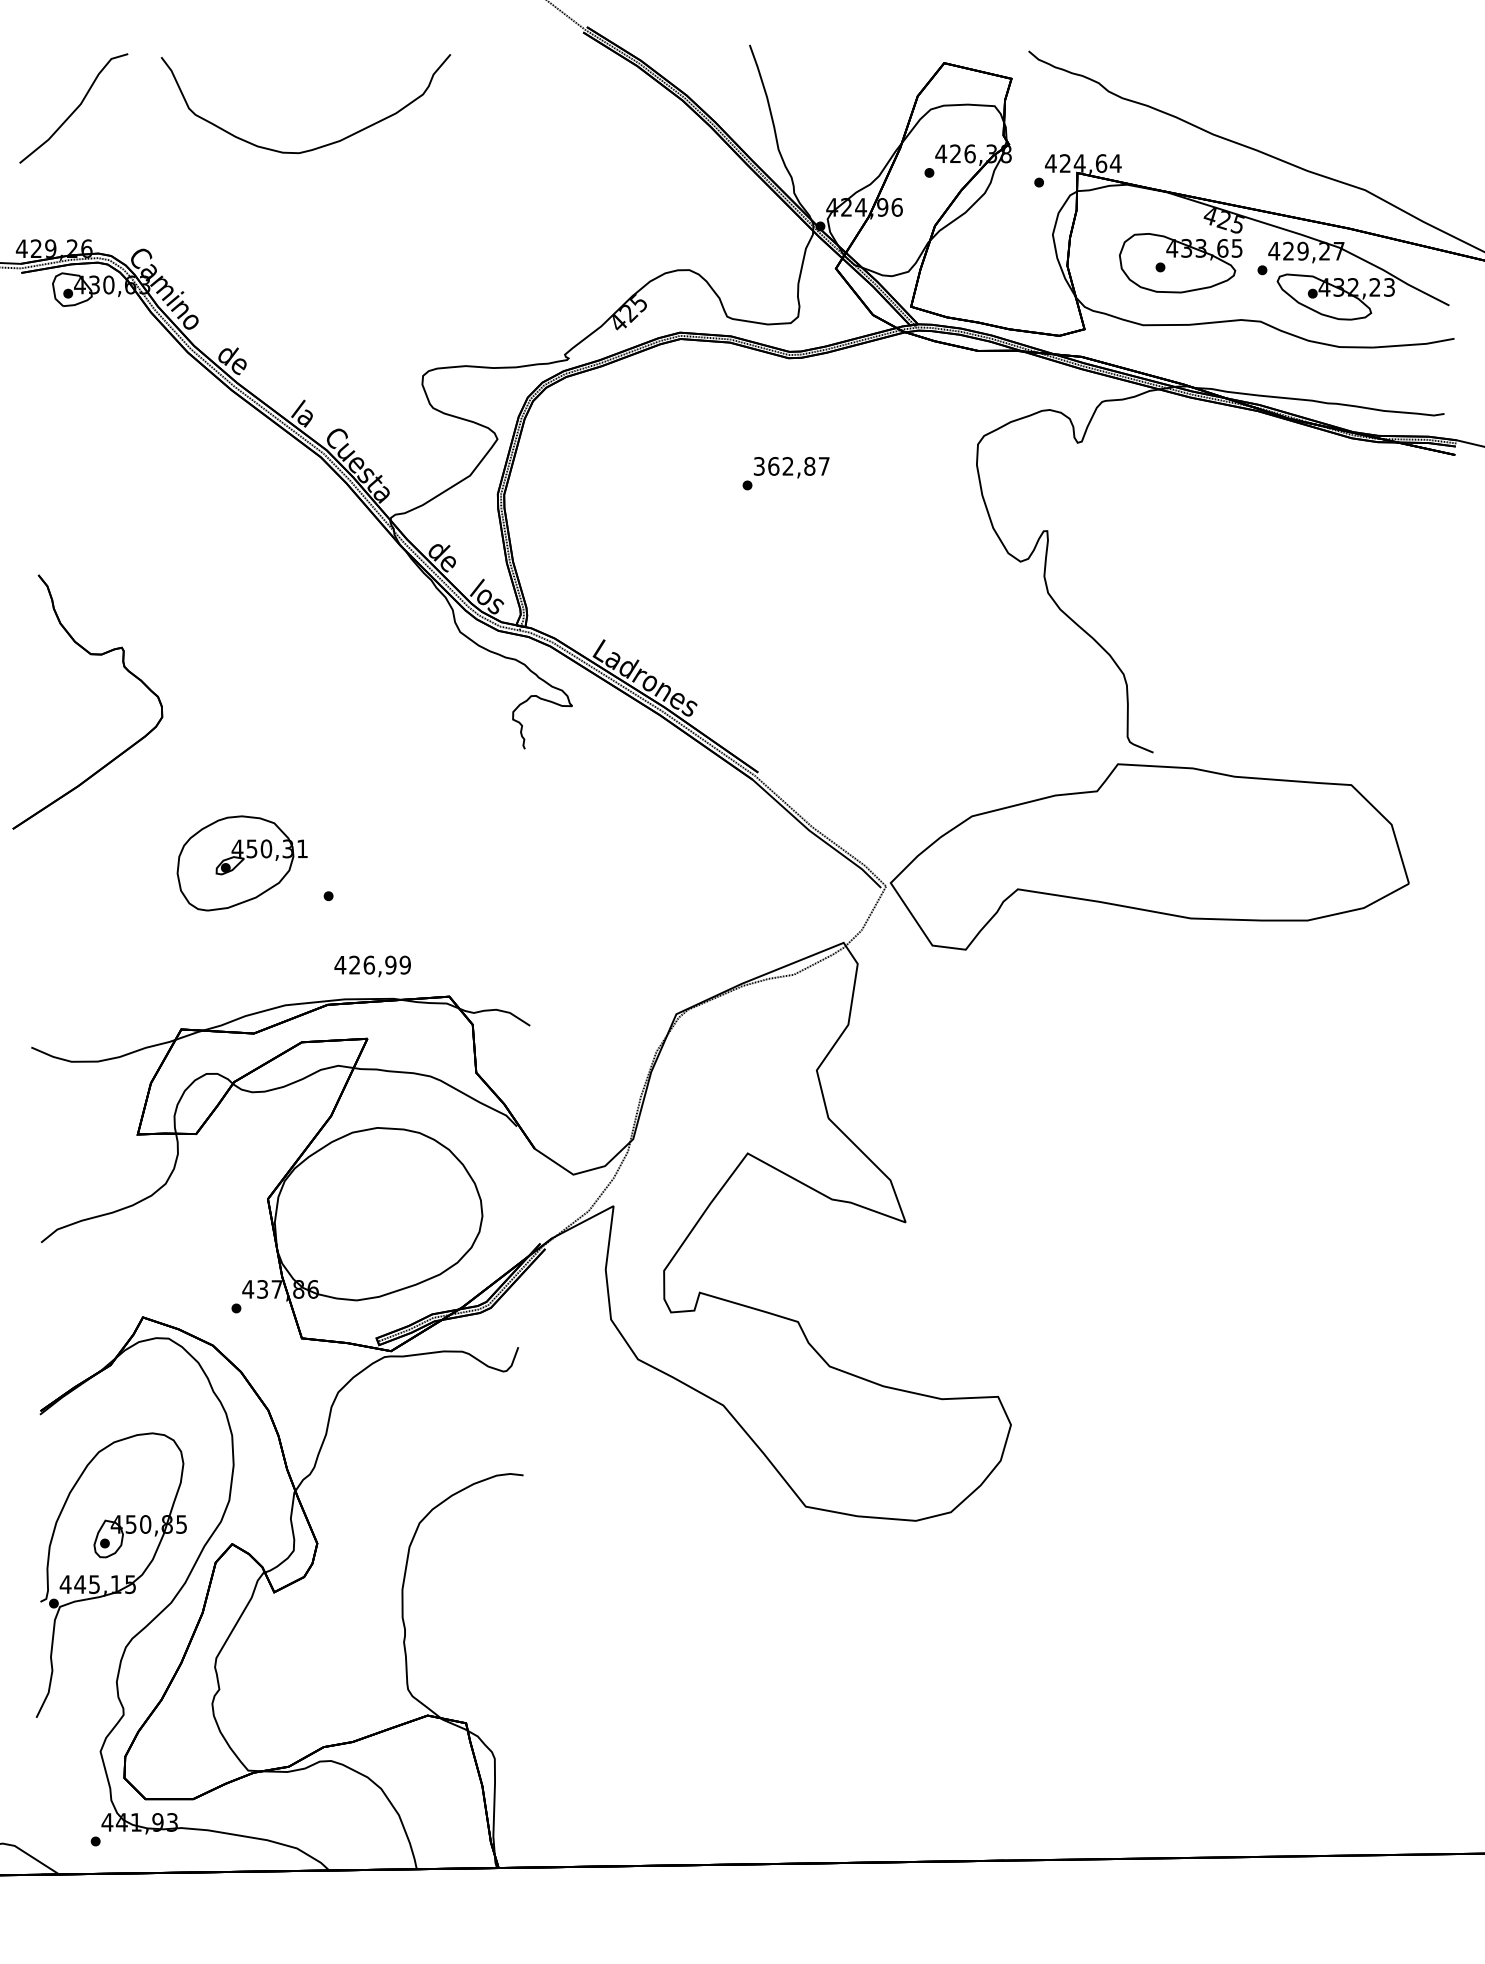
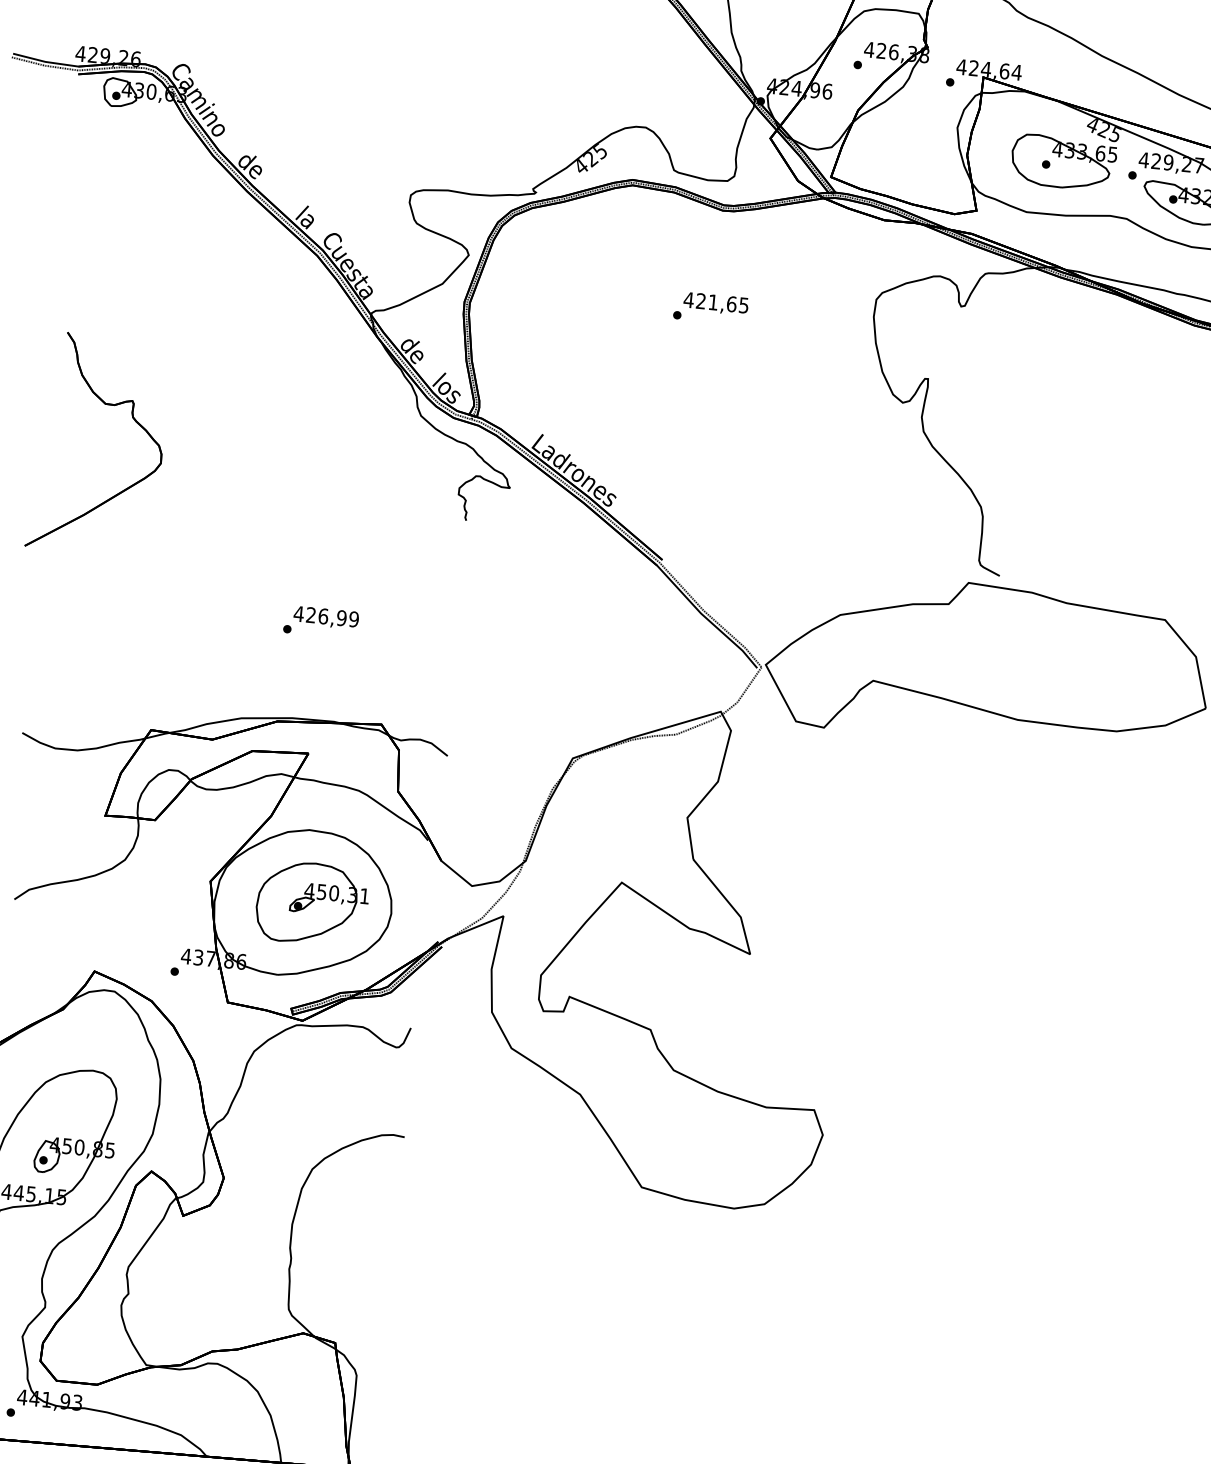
text: (791, 466) -> (716, 302), 362,87 -> 421,65
part: (241, 863) -> (311, 903), moved
text: (372, 966) -> (326, 617), moved

